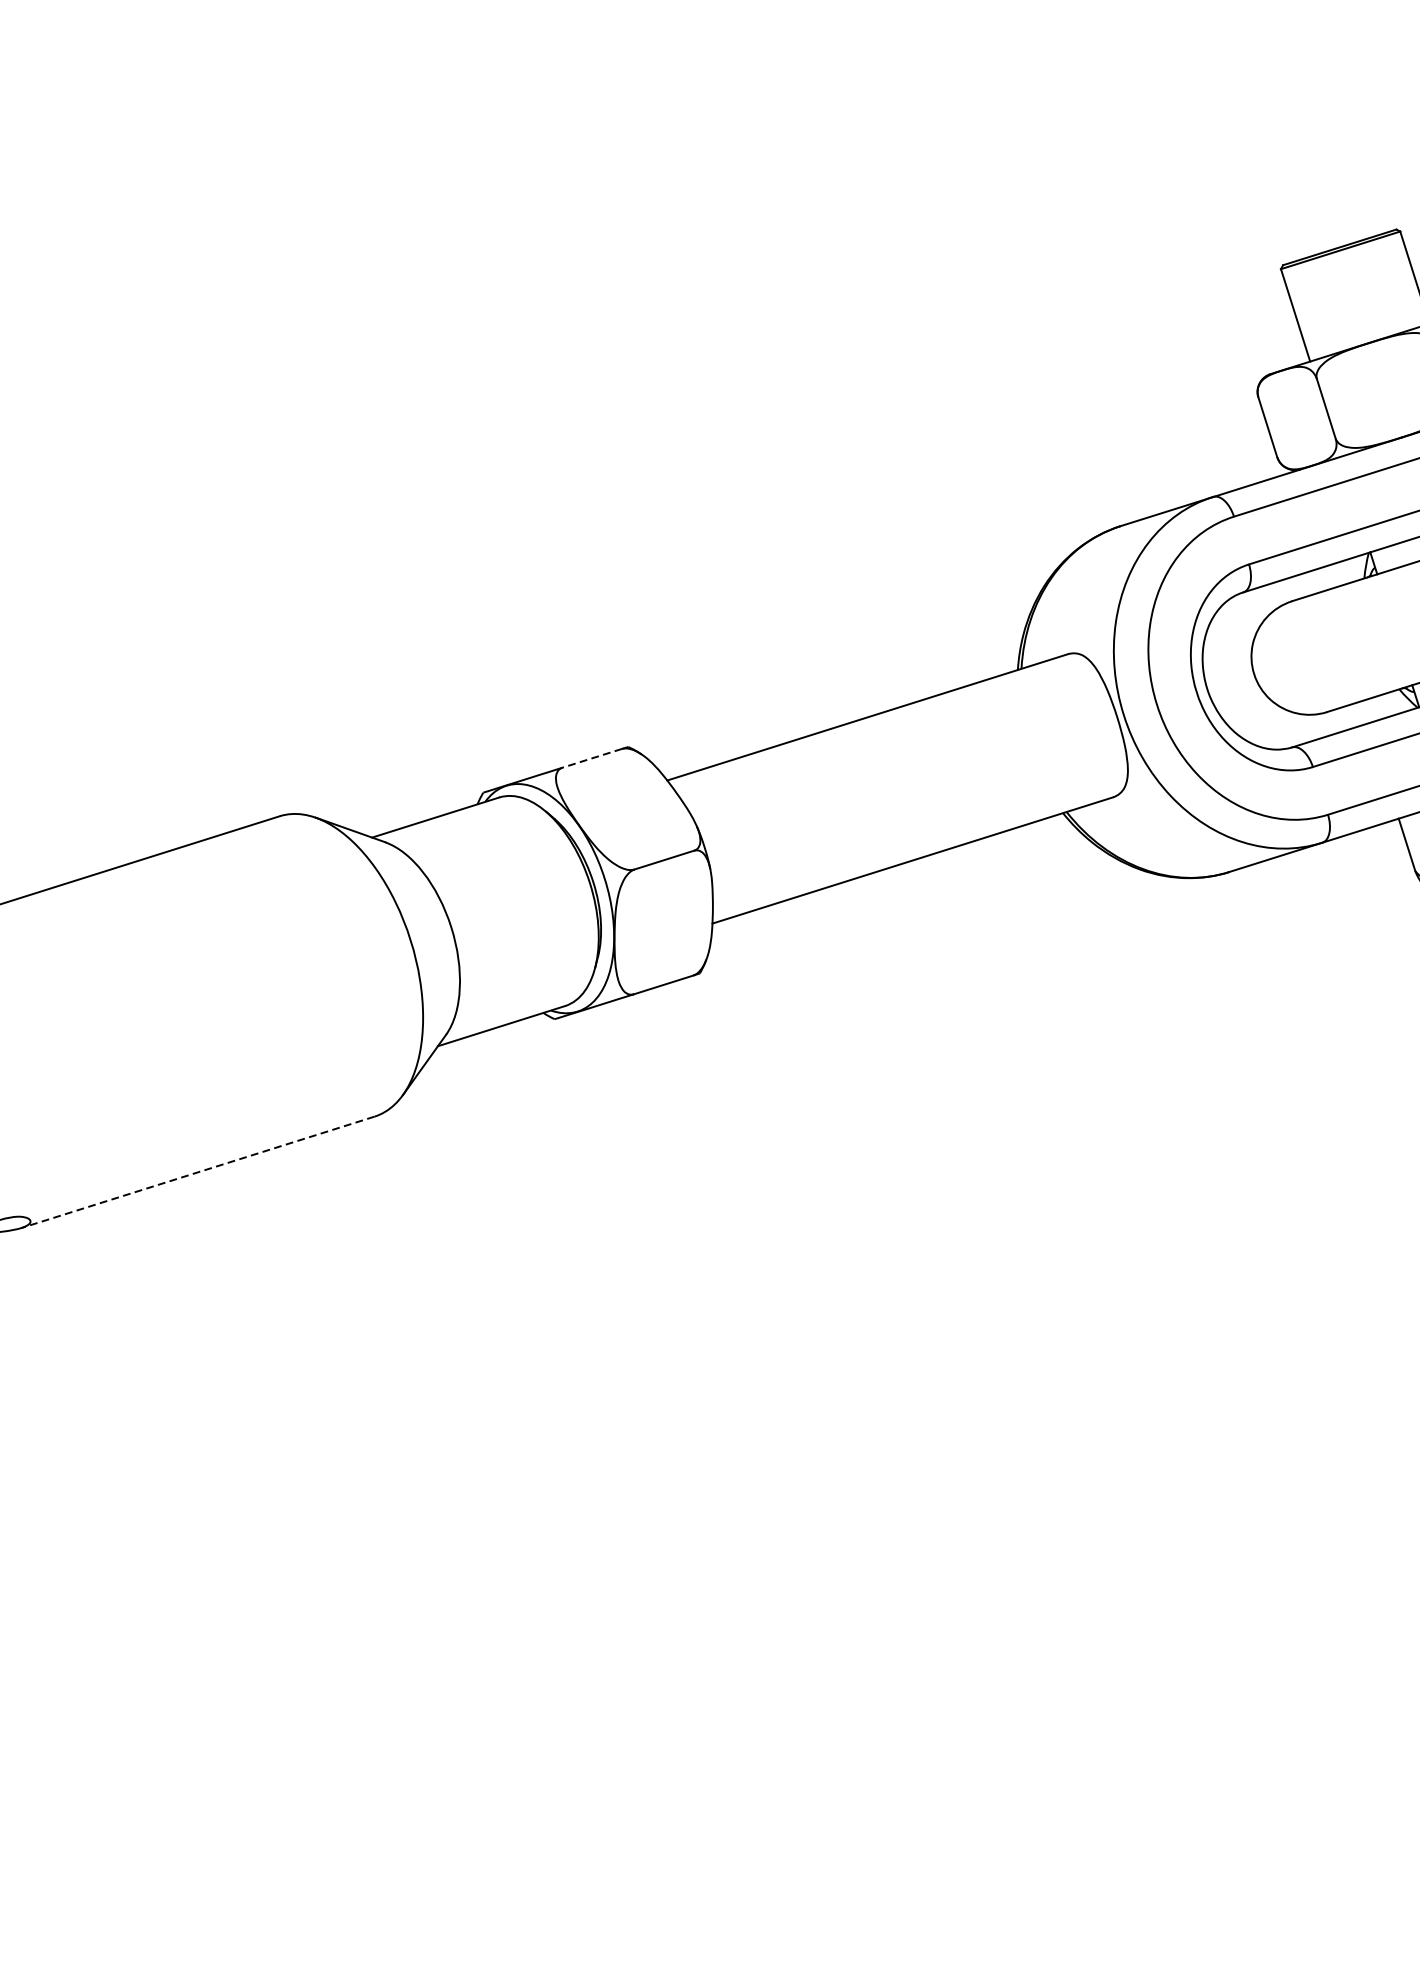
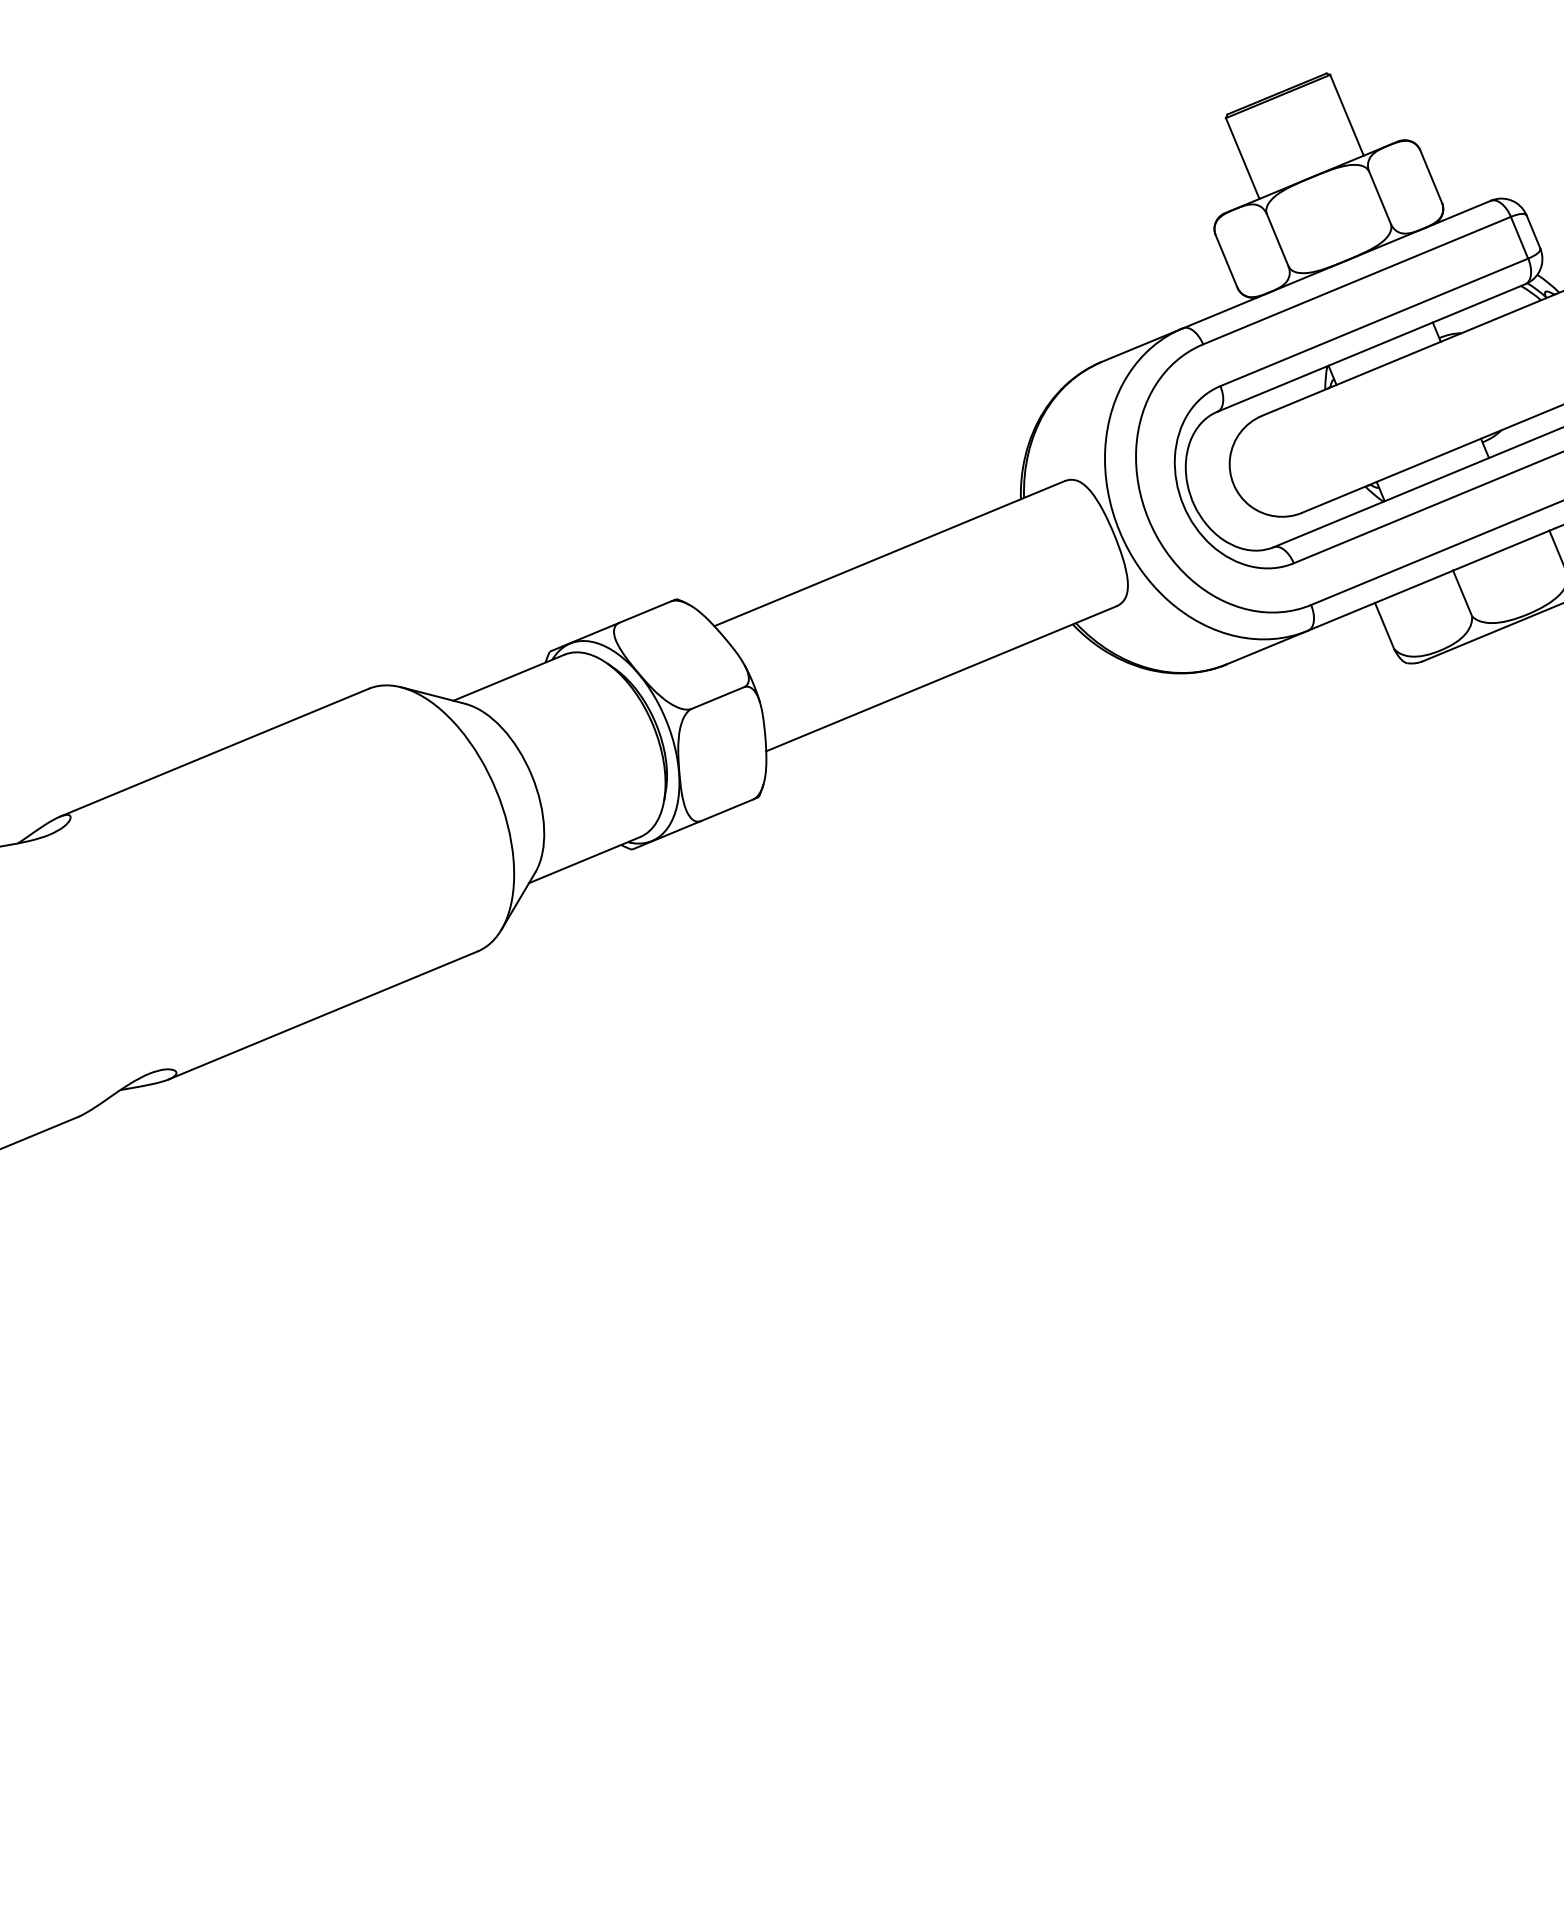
line: (591, 758) -> (644, 612), dashed -> solid
line: (197, 1172) -> (322, 1015), dashed -> solid

